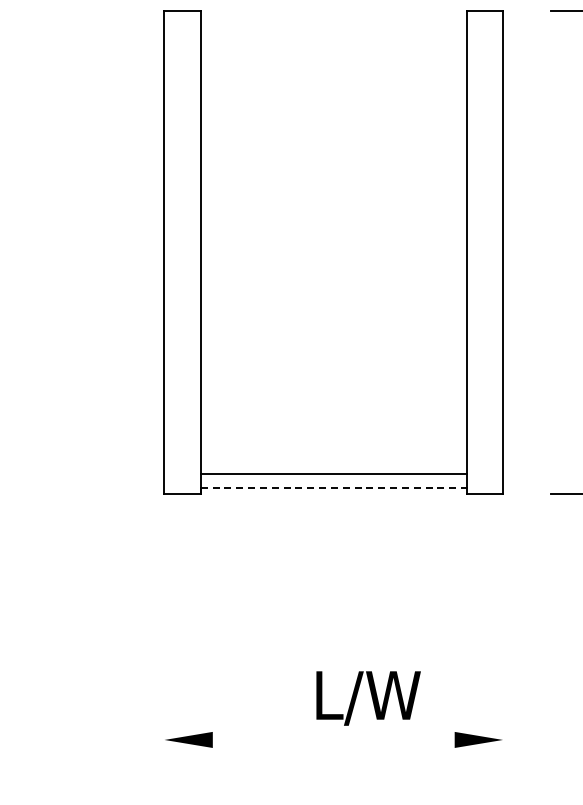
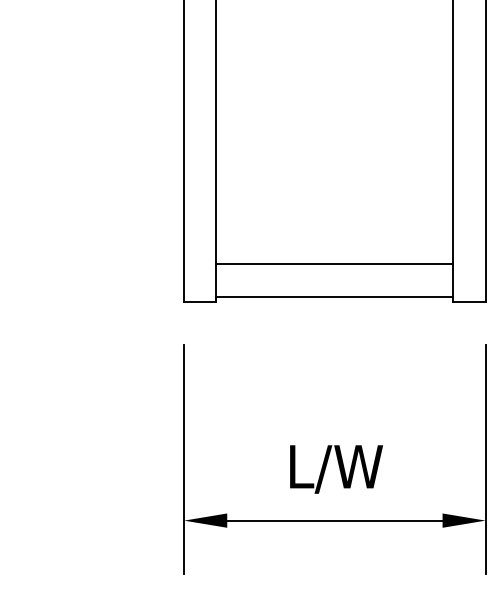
line: (333, 474) -> (334, 264), moved
line: (334, 488) -> (335, 296), dashed -> solid
line: (164, 671) -> (184, 459), added
line: (503, 671) -> (486, 459), added
text: (368, 698) -> (336, 469), moved
line: (333, 739) -> (334, 520), added

